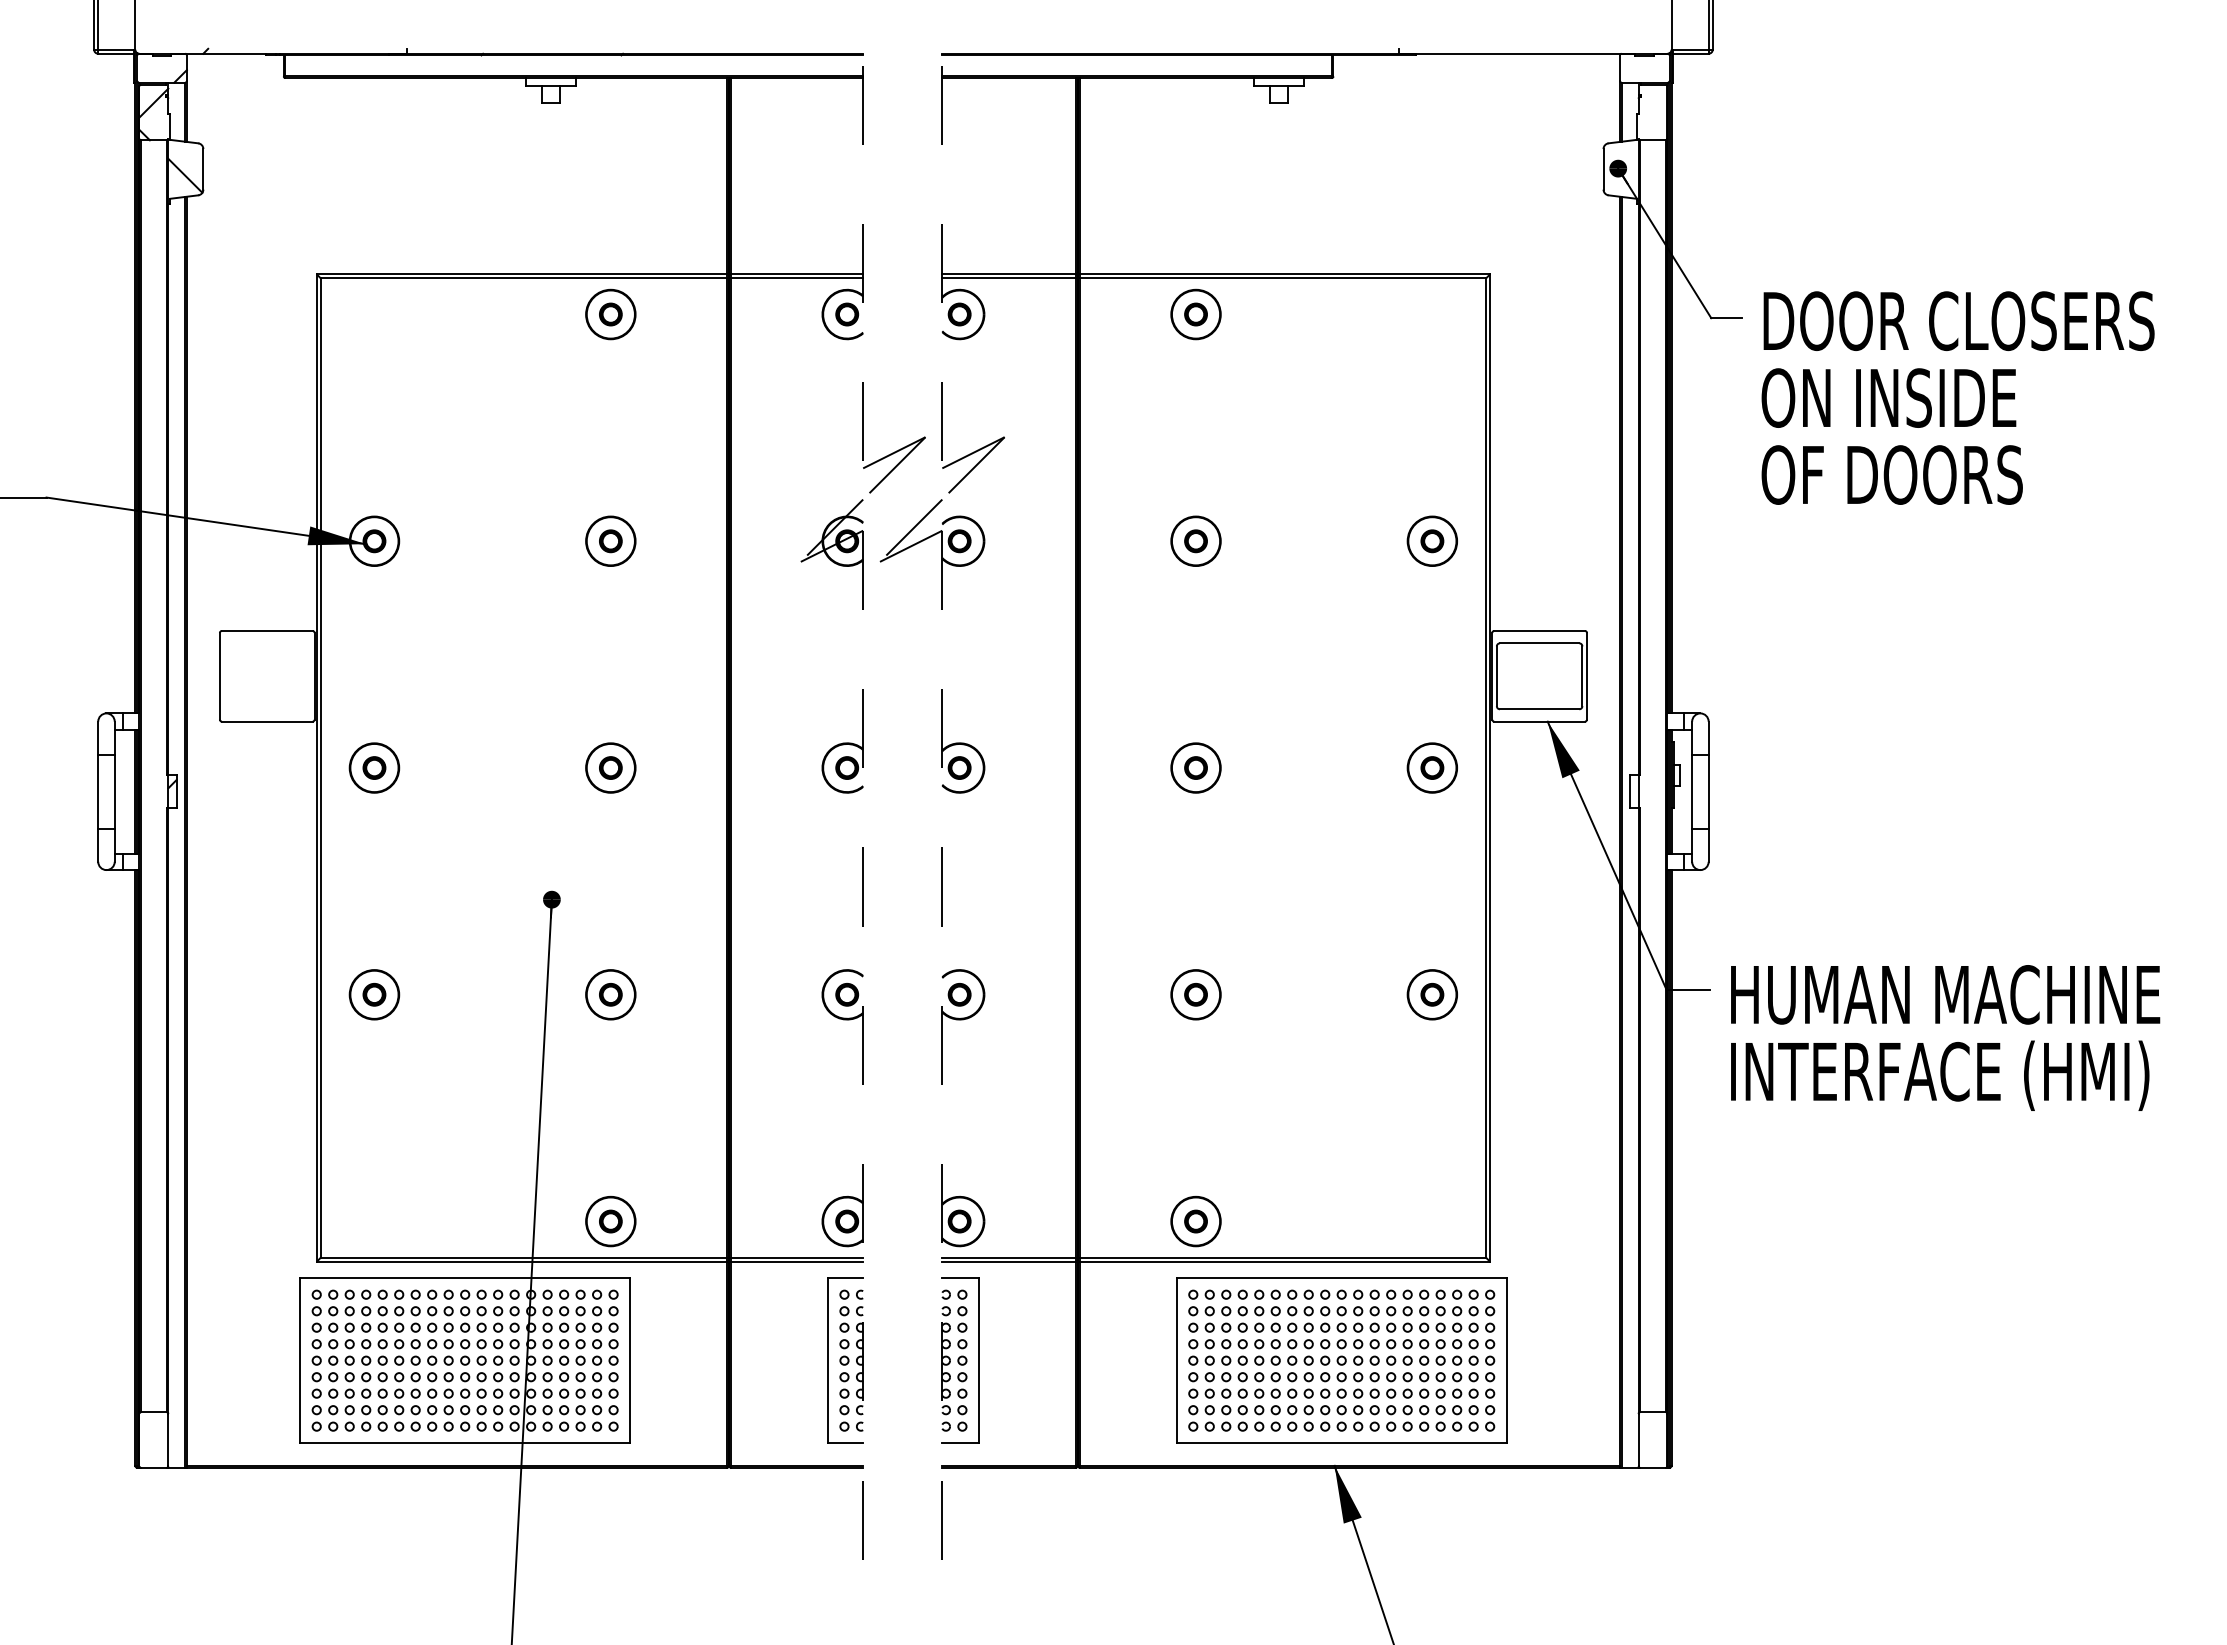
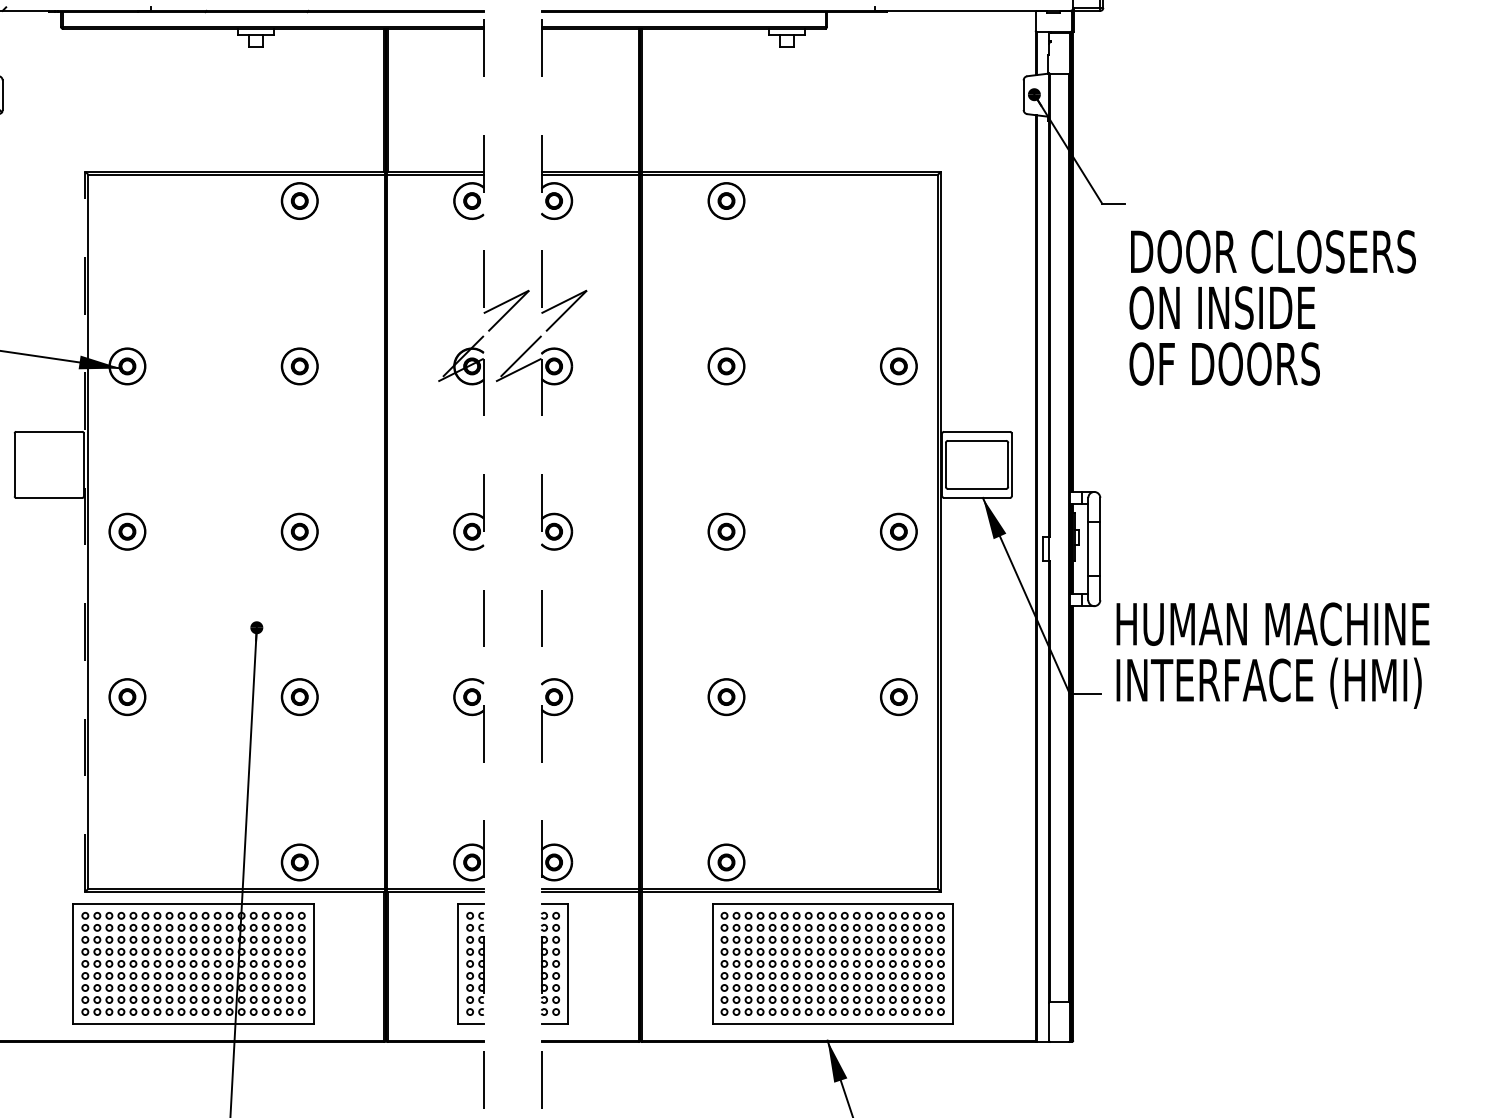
text: (1957, 397) -> (1272, 307), moved
line: (316, 768) -> (85, 532), solid -> dashed
text: (1945, 1037) -> (1273, 655), moved

